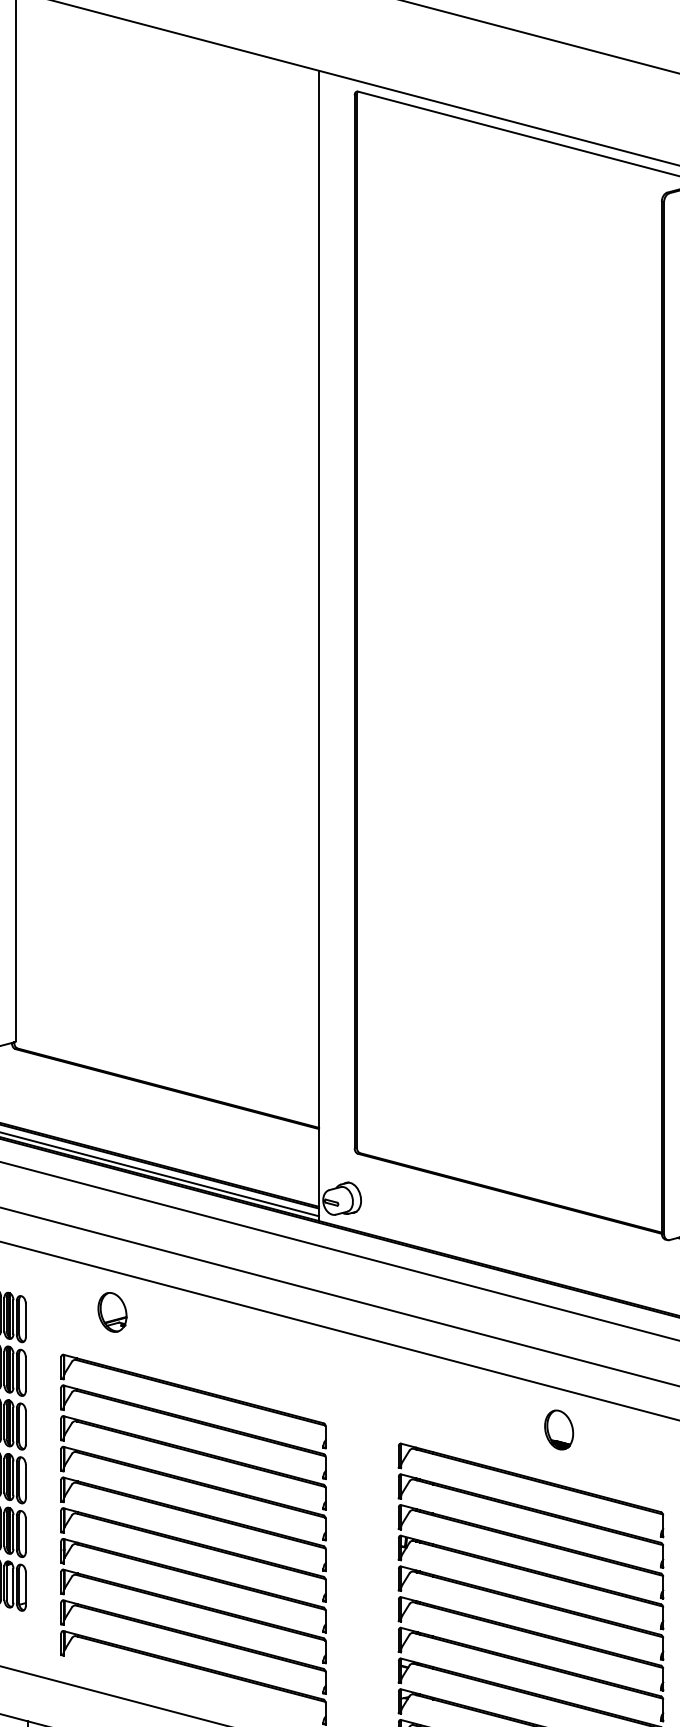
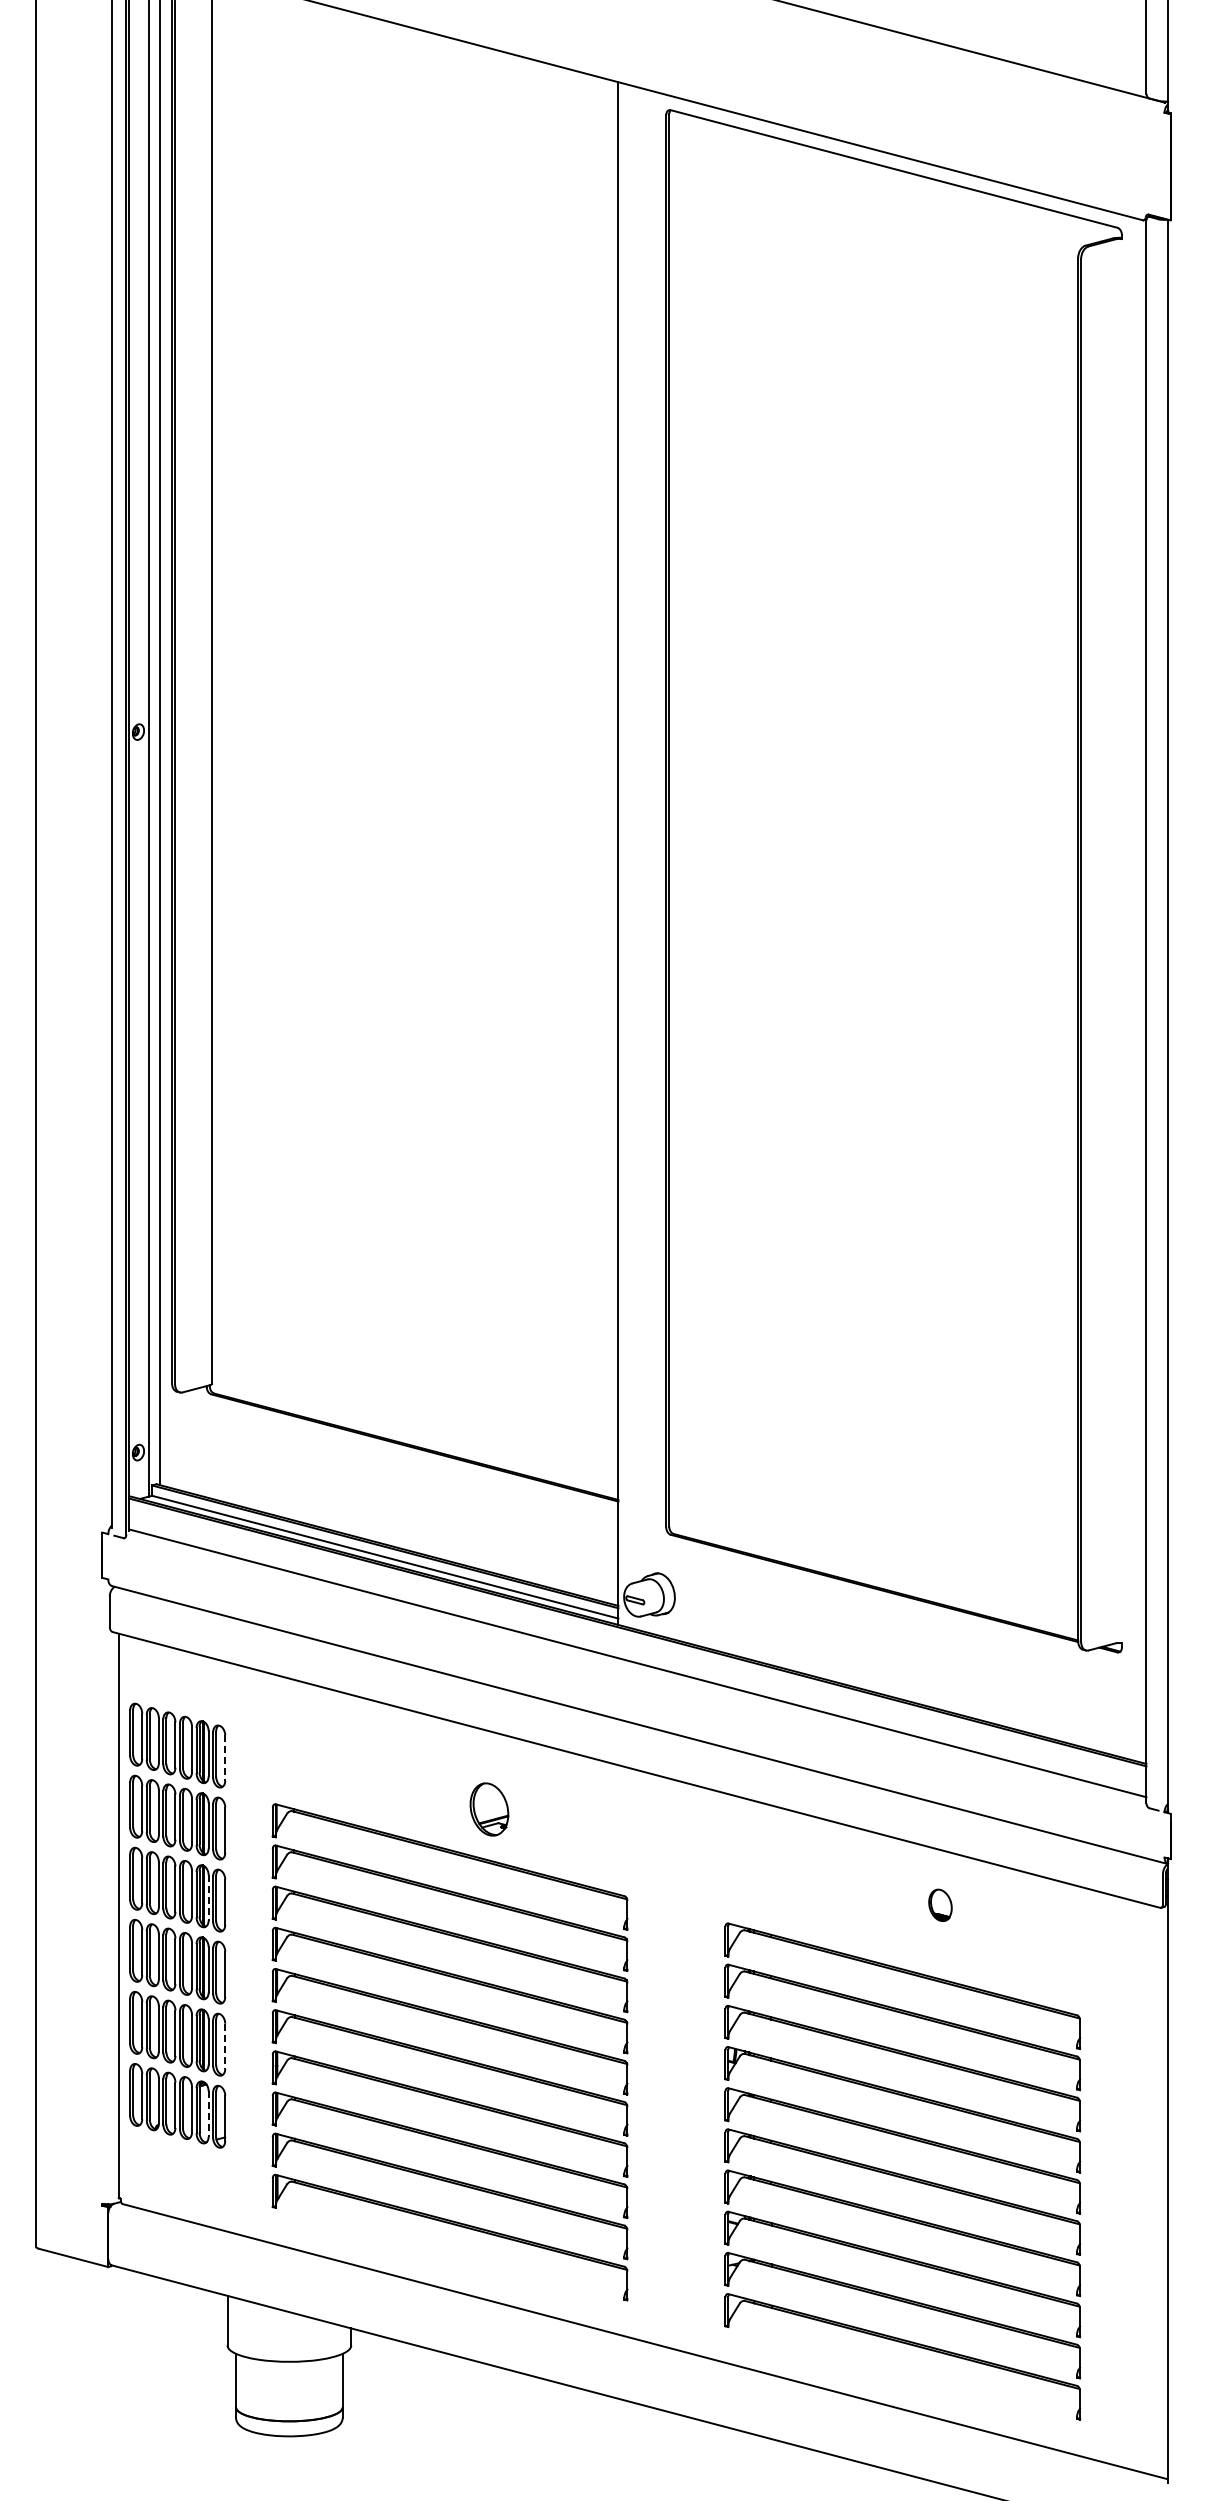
part: (112, 1312) -> (489, 1809), moved
line: (26, 1320) -> (225, 1758), solid -> dashed
line: (13, 1424) -> (208, 1897), solid -> dashed
part: (559, 1430) -> (940, 1905), size x0.6
line: (26, 1535) -> (225, 2046), solid -> dashed
line: (13, 1586) -> (208, 2114), solid -> dashed

